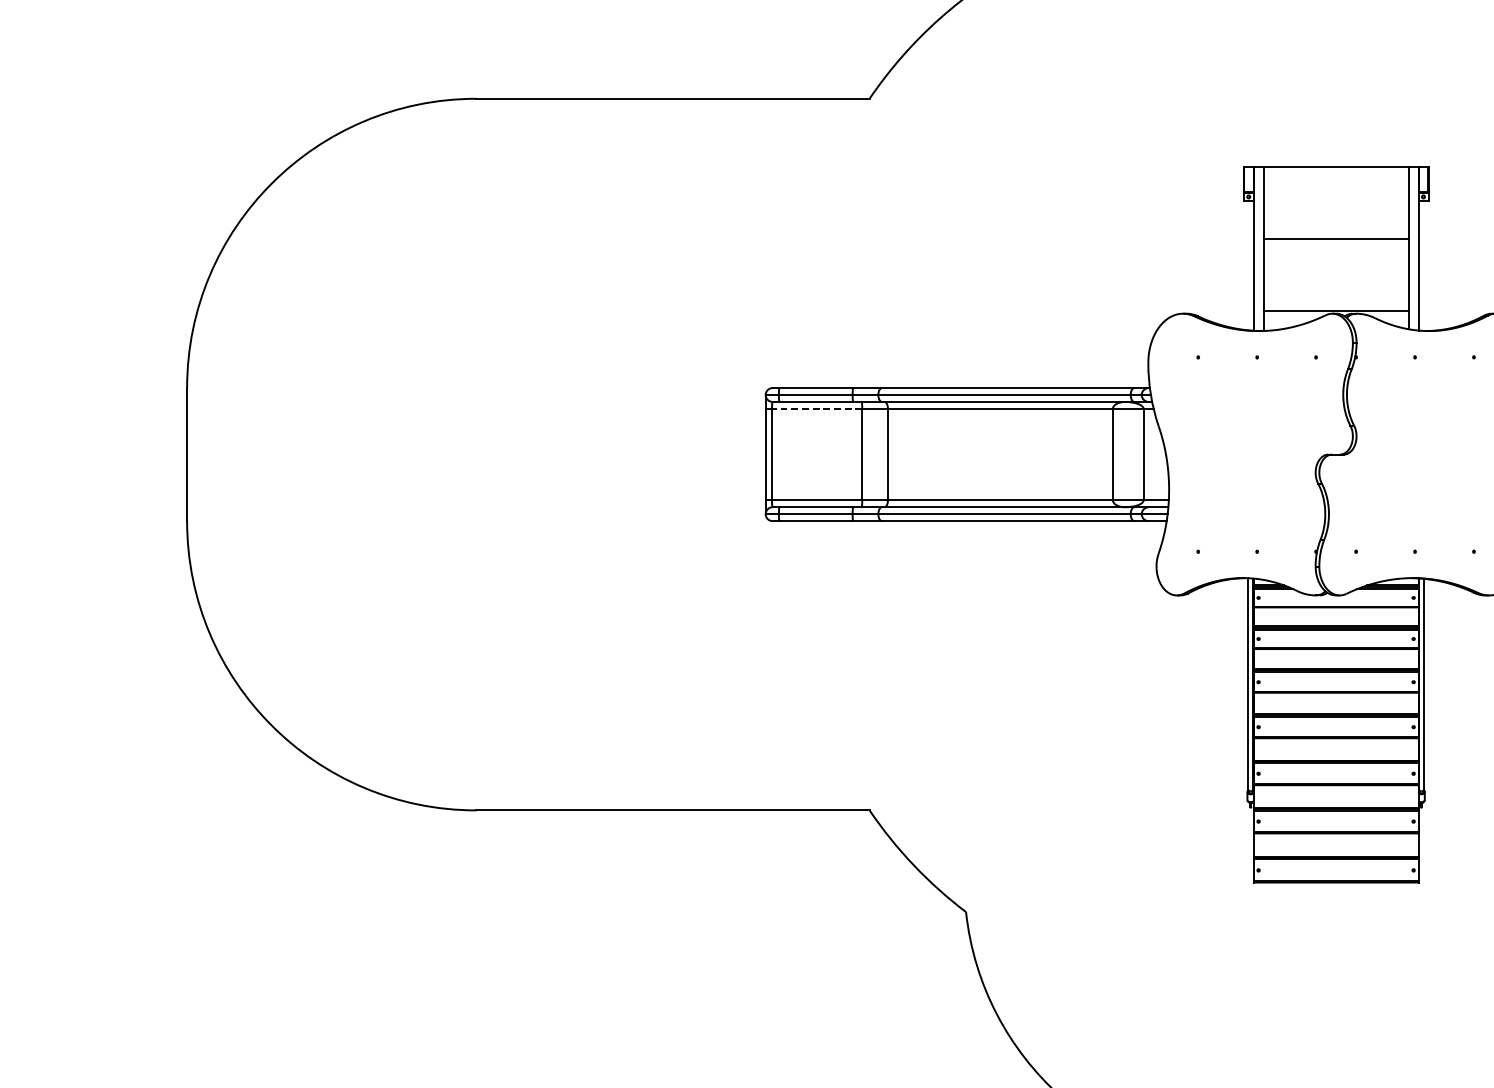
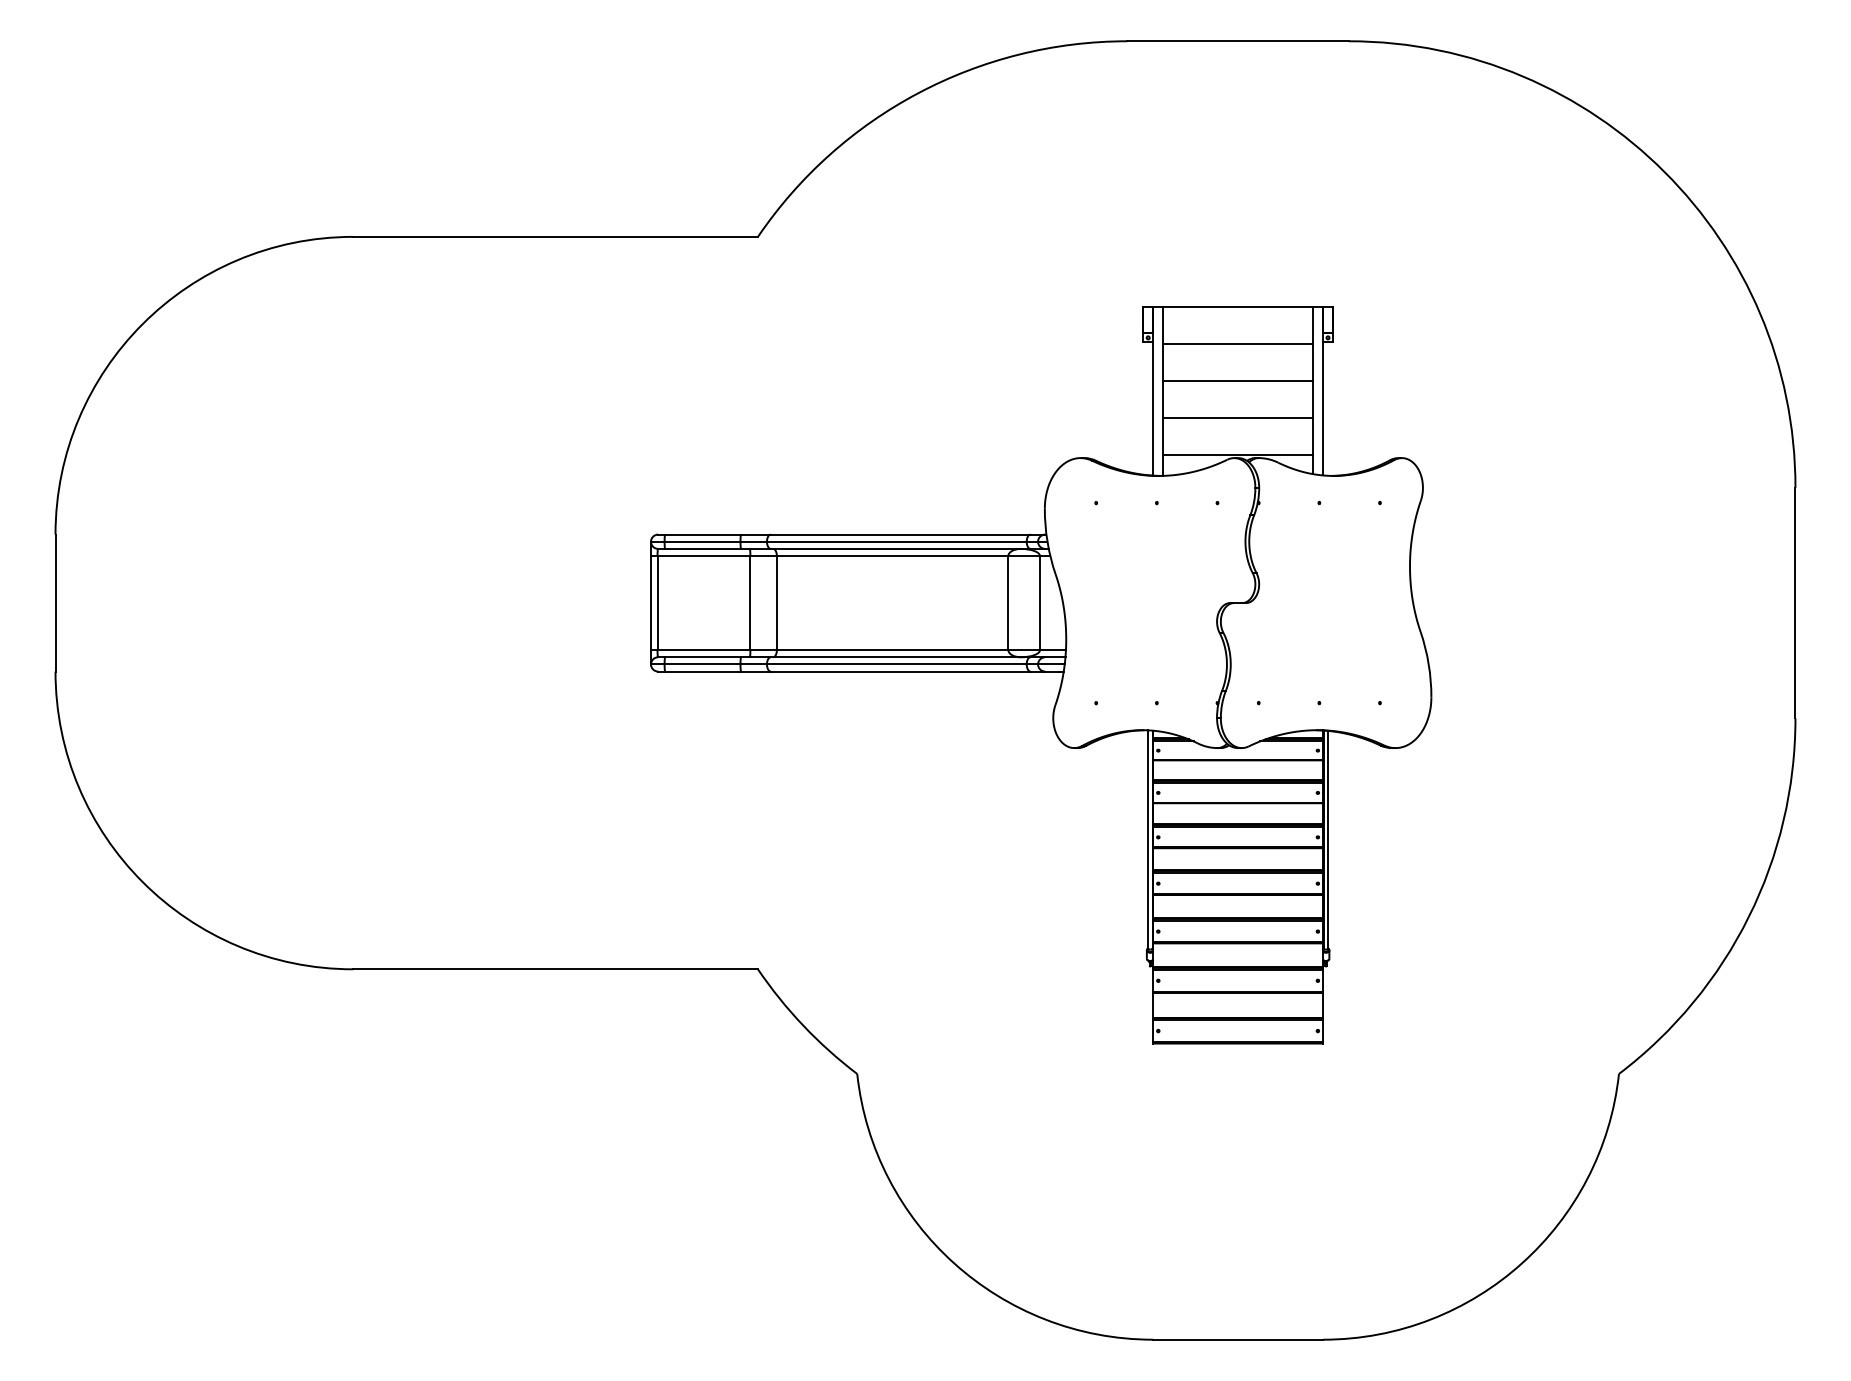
line: (1335, 202) -> (1237, 343), added
line: (1335, 274) -> (1237, 417), added
line: (816, 409) -> (703, 556), dashed -> solid

